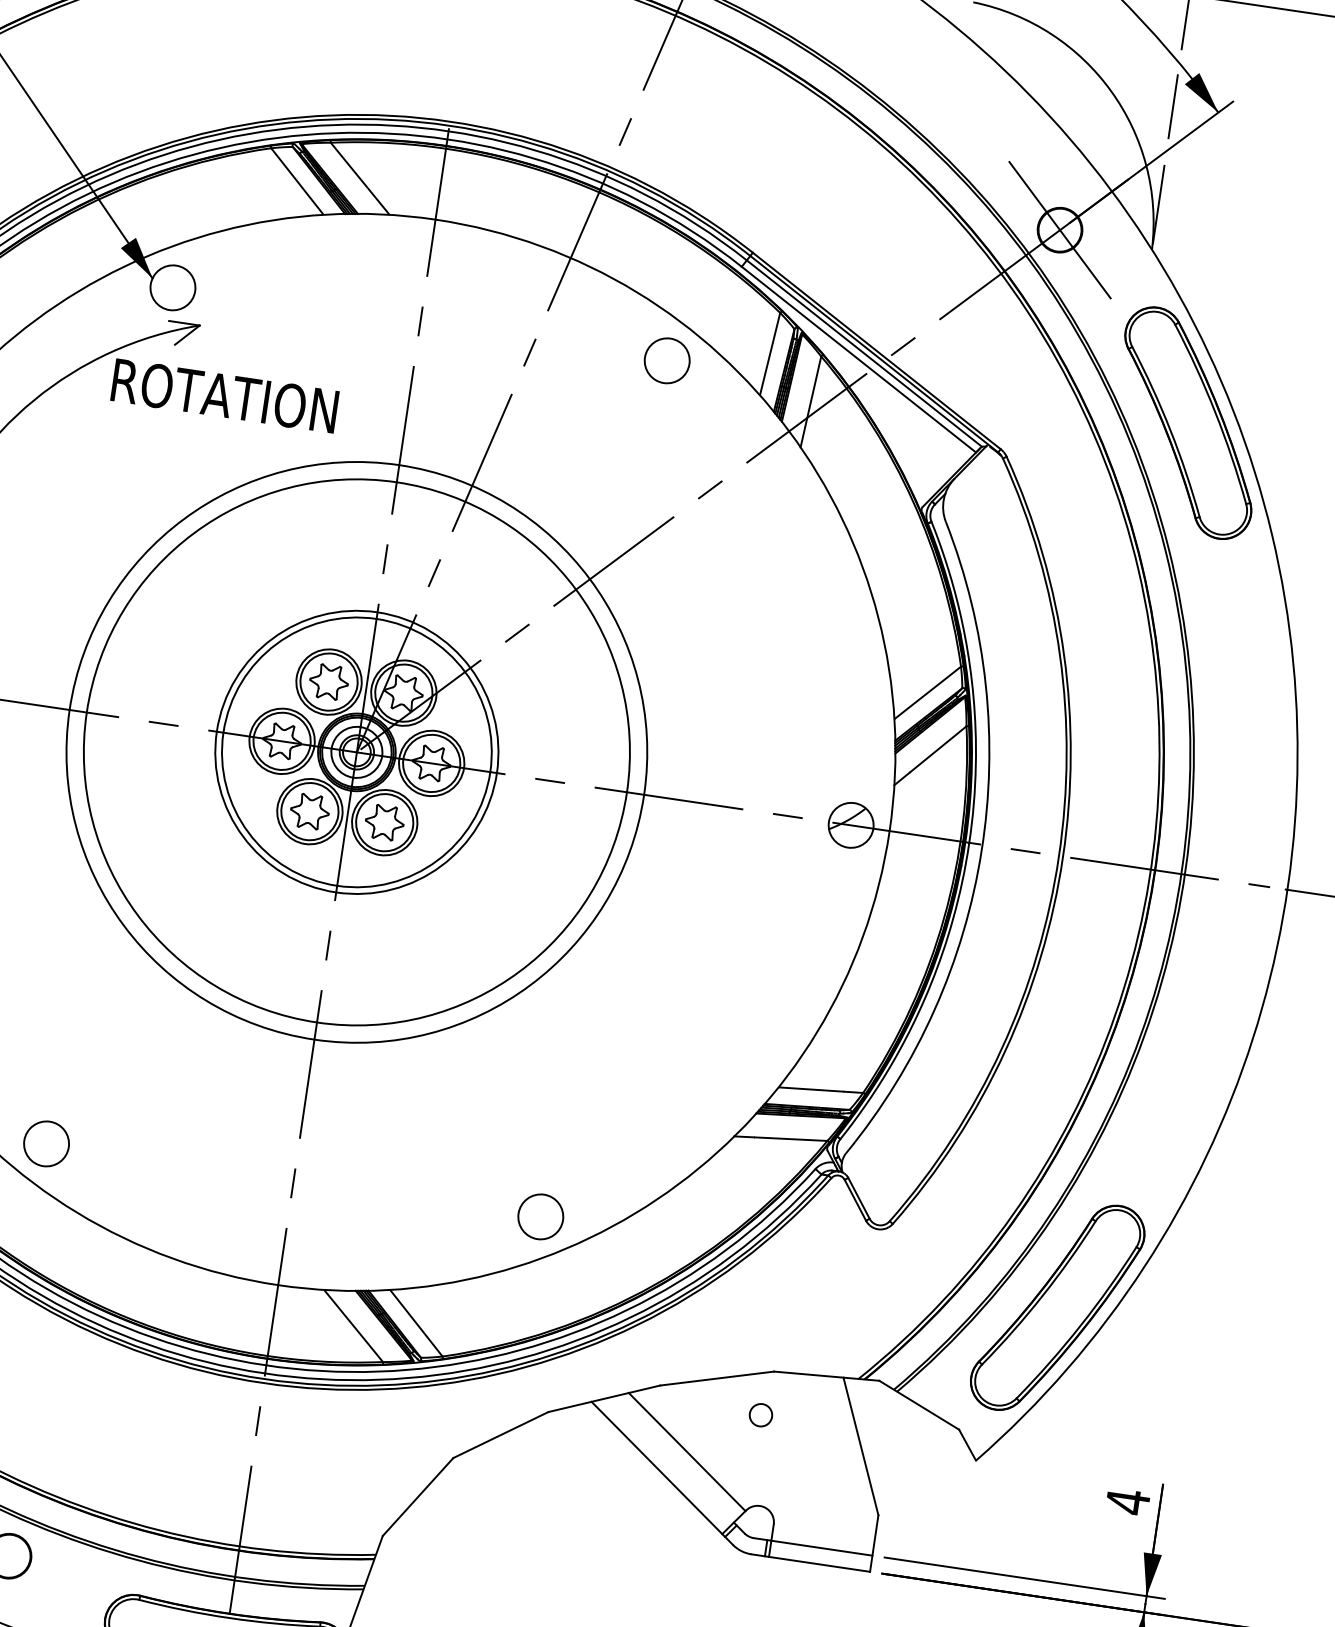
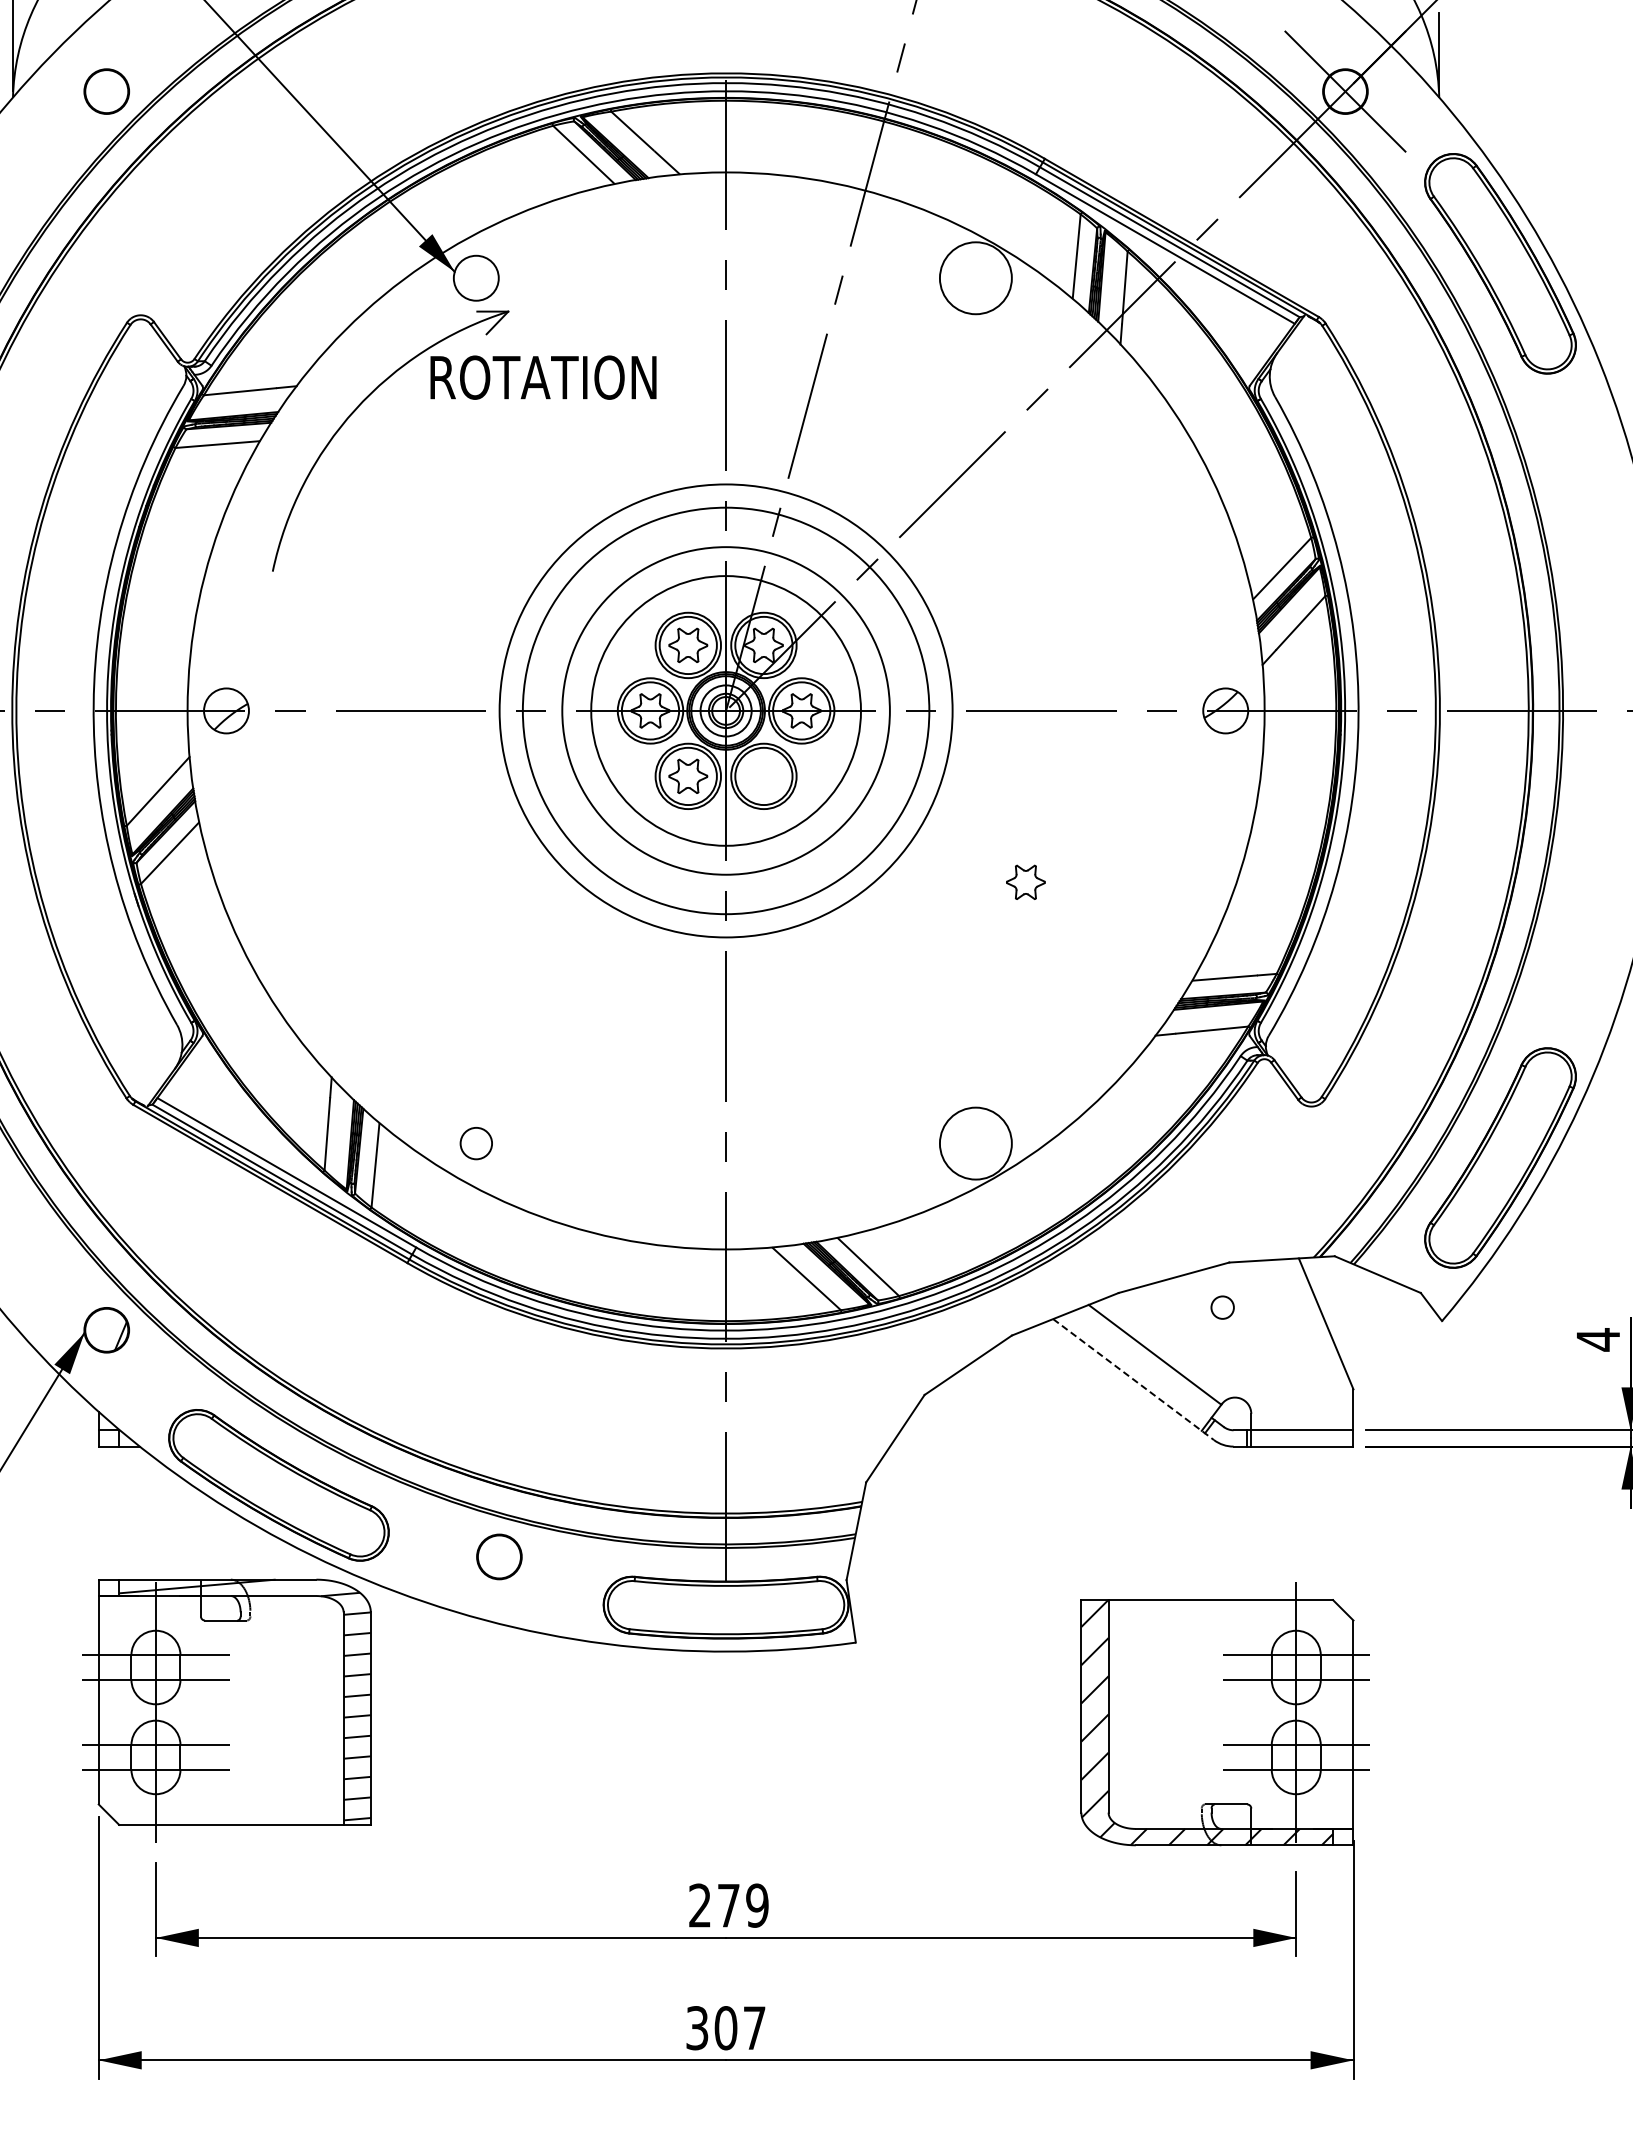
circle: (666, 360) -> (975, 277), size x1.6
circle: (356, 751) -> (725, 710), size x0.7
circle: (356, 751) -> (725, 710), size x1.6
circle: (357, 752) -> (726, 710), size x0.6
part: (384, 821) -> (1025, 881), moved
circle: (46, 1143) -> (476, 1143), size x0.7
circle: (540, 1216) -> (975, 1143), size x1.6
line: (662, 1473) -> (1133, 1379), solid -> dashed

